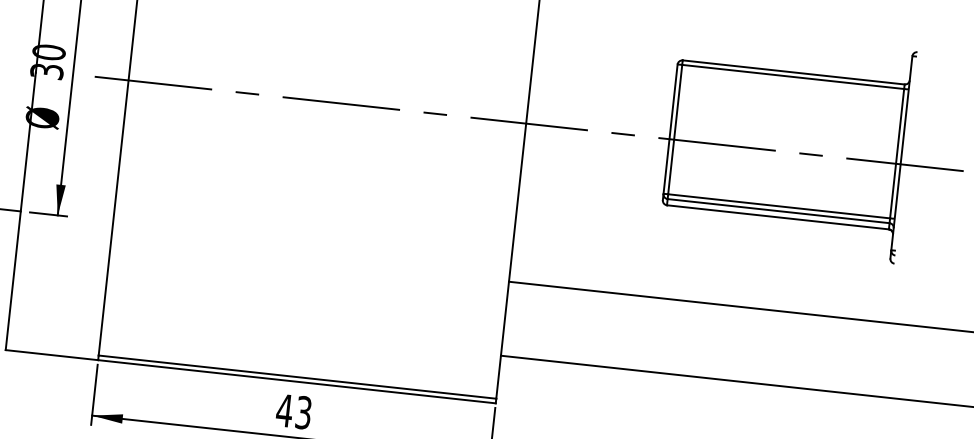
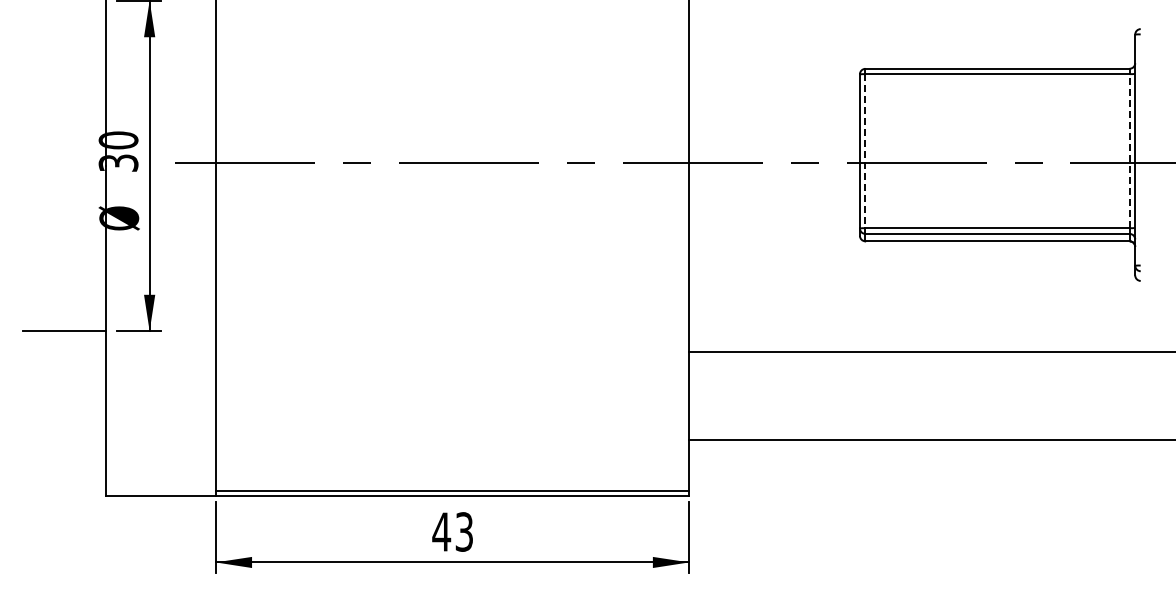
line: (675, 129) -> (865, 151), solid -> dashed
line: (897, 153) -> (1129, 150), solid -> dashed

